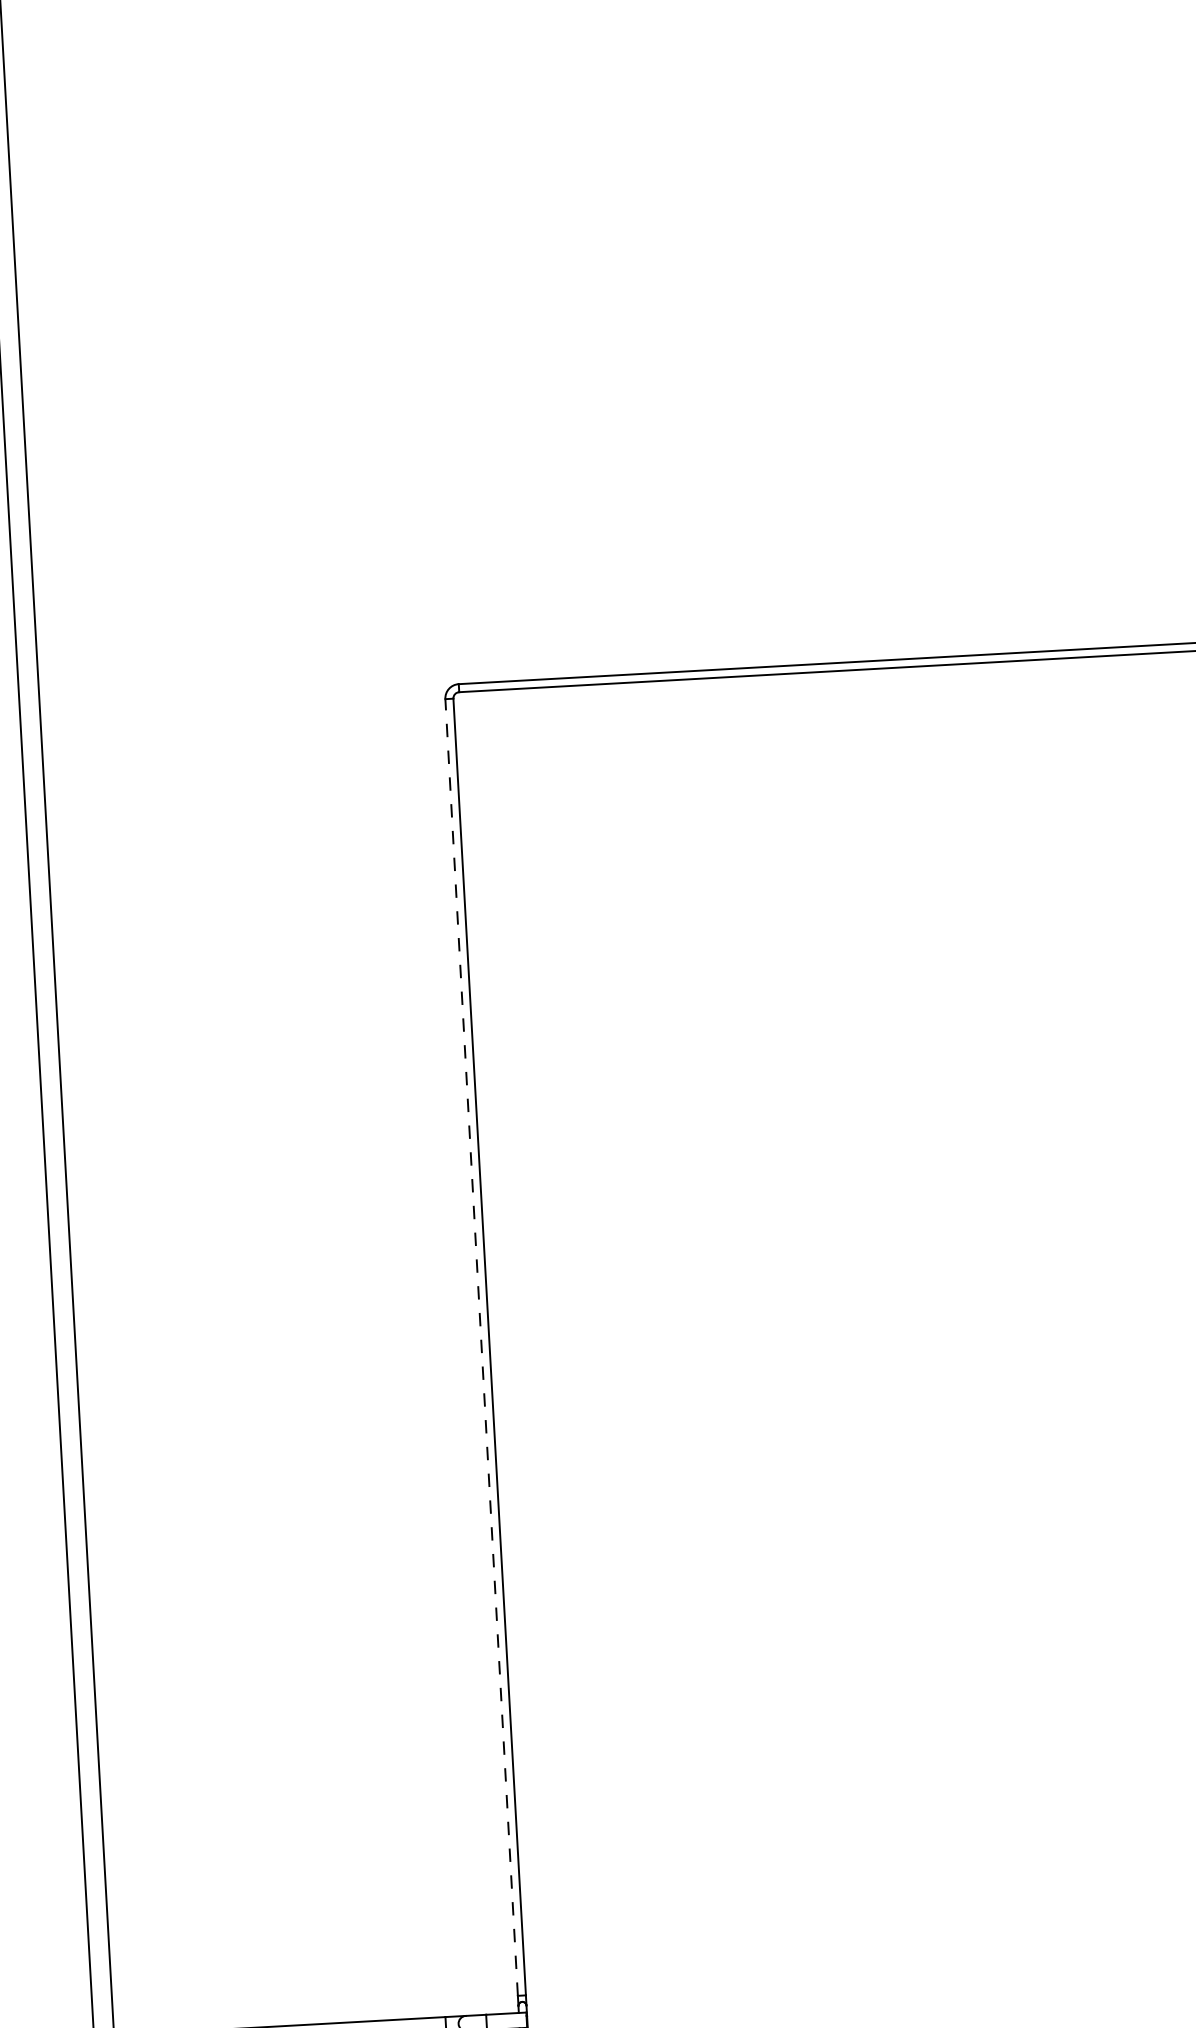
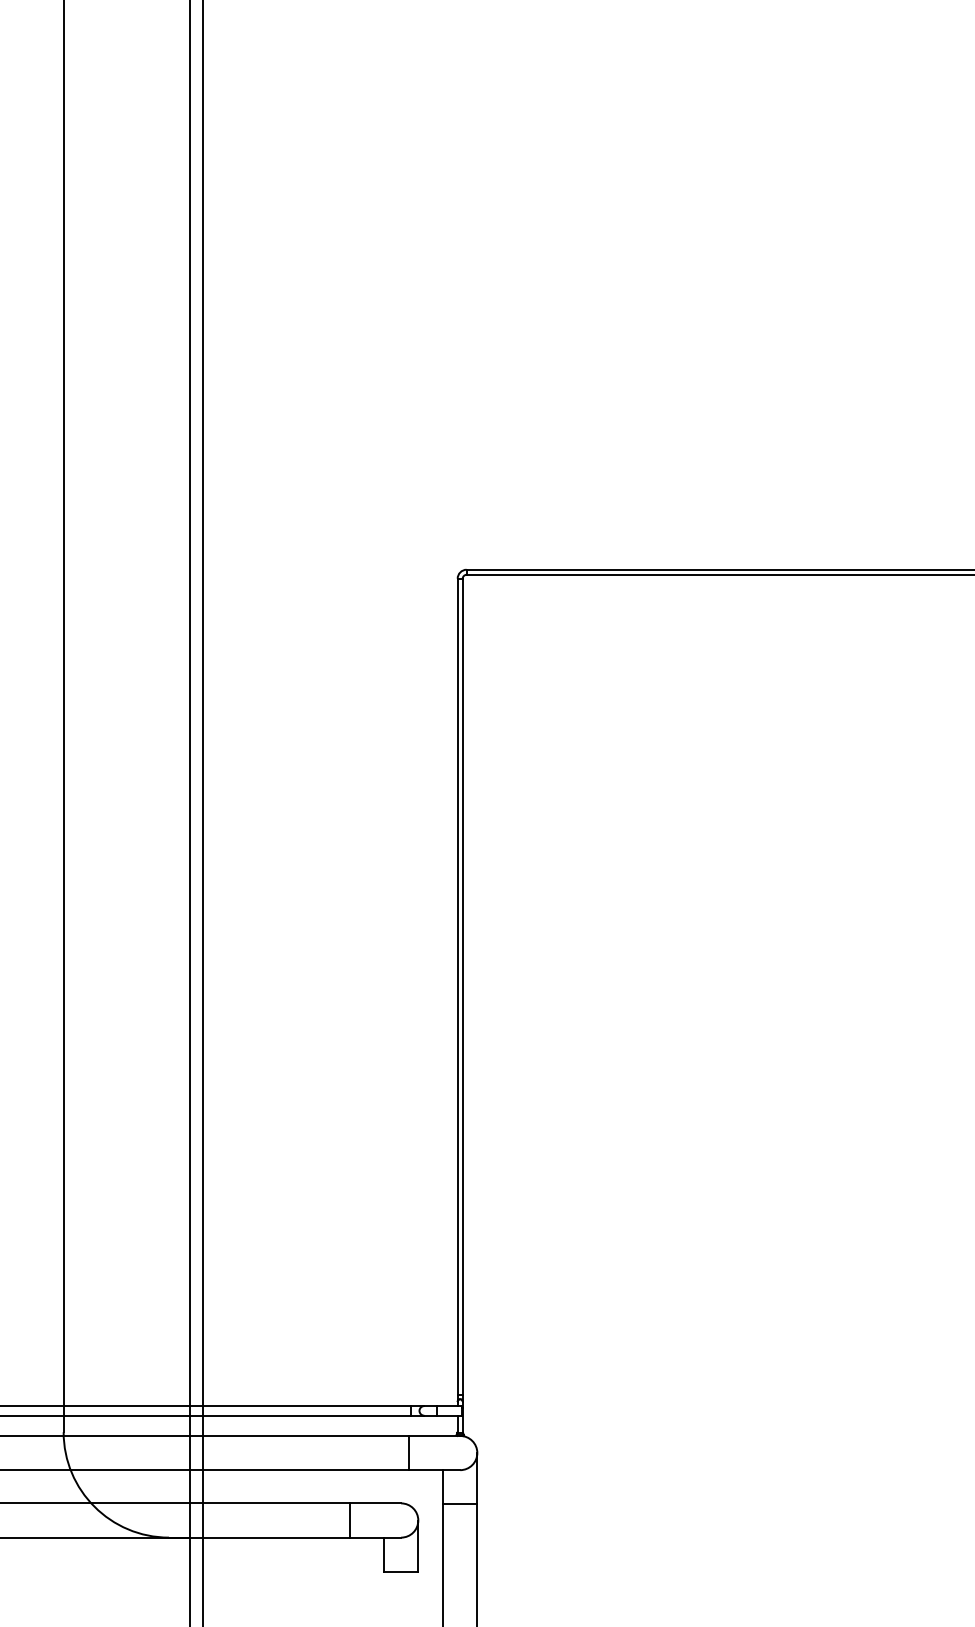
line: (481, 1346) -> (457, 986), dashed -> solid

